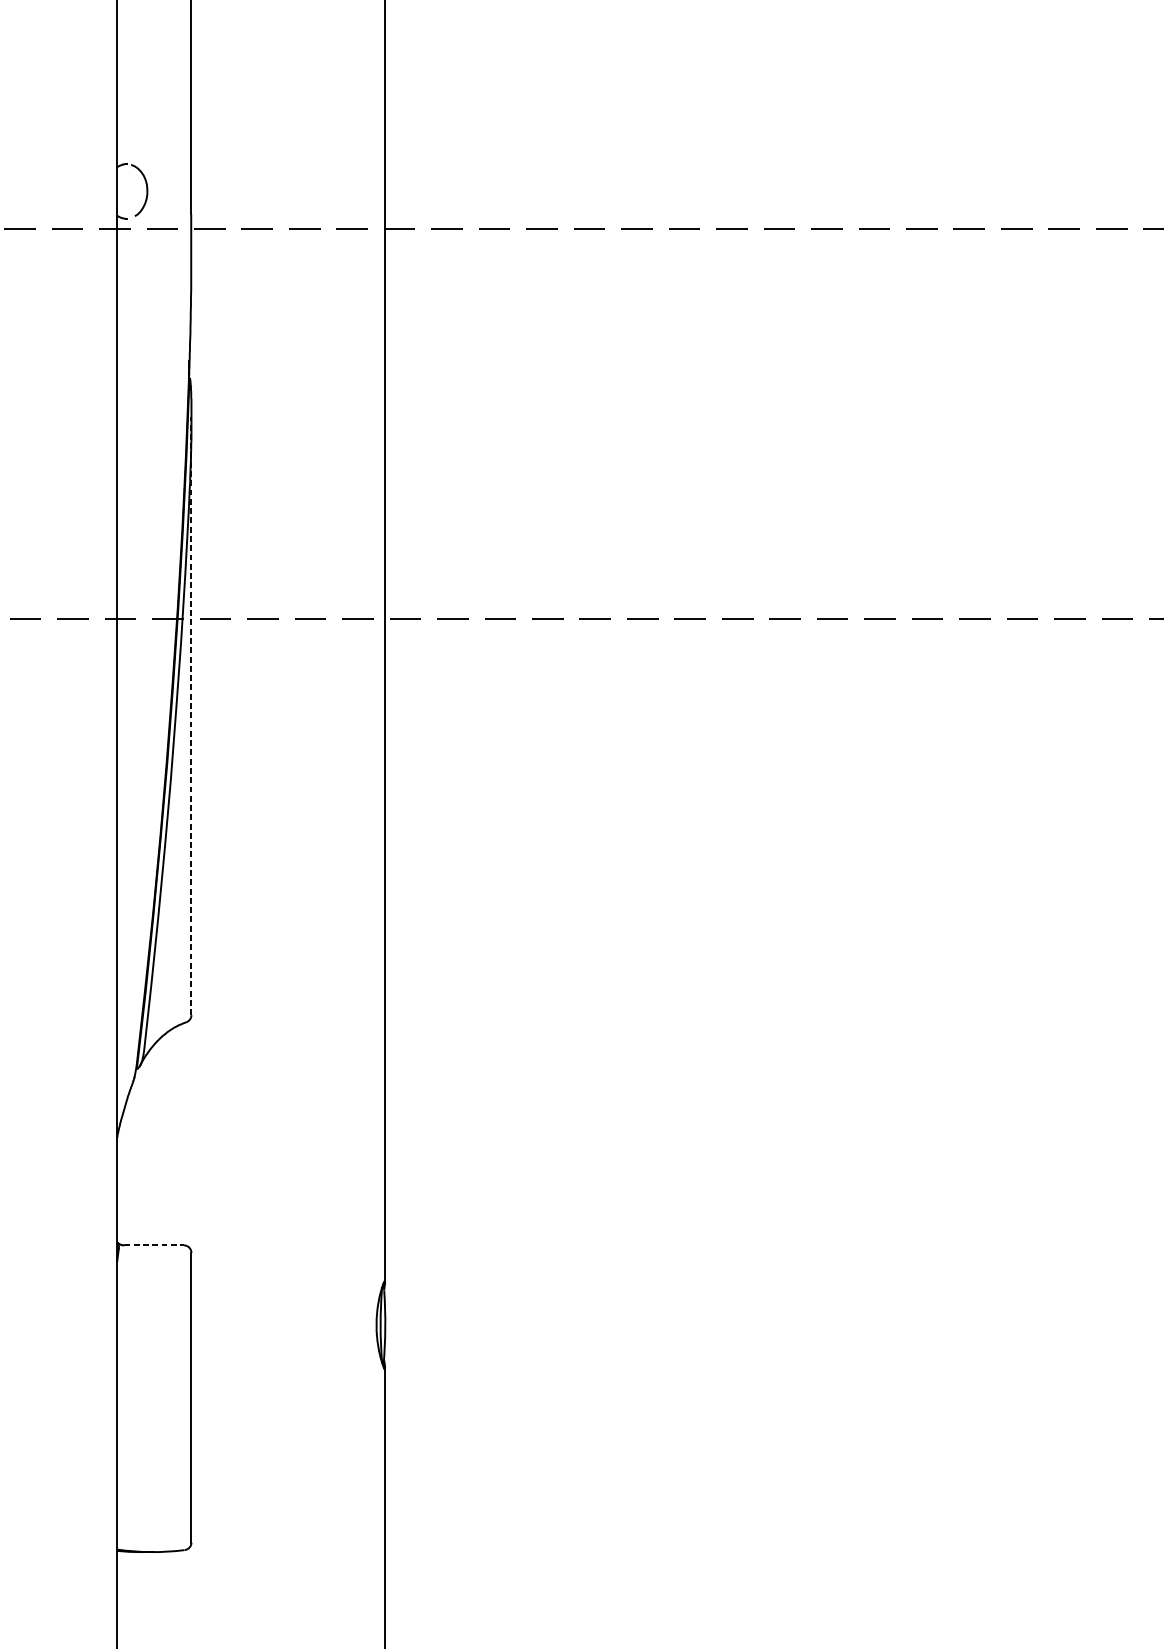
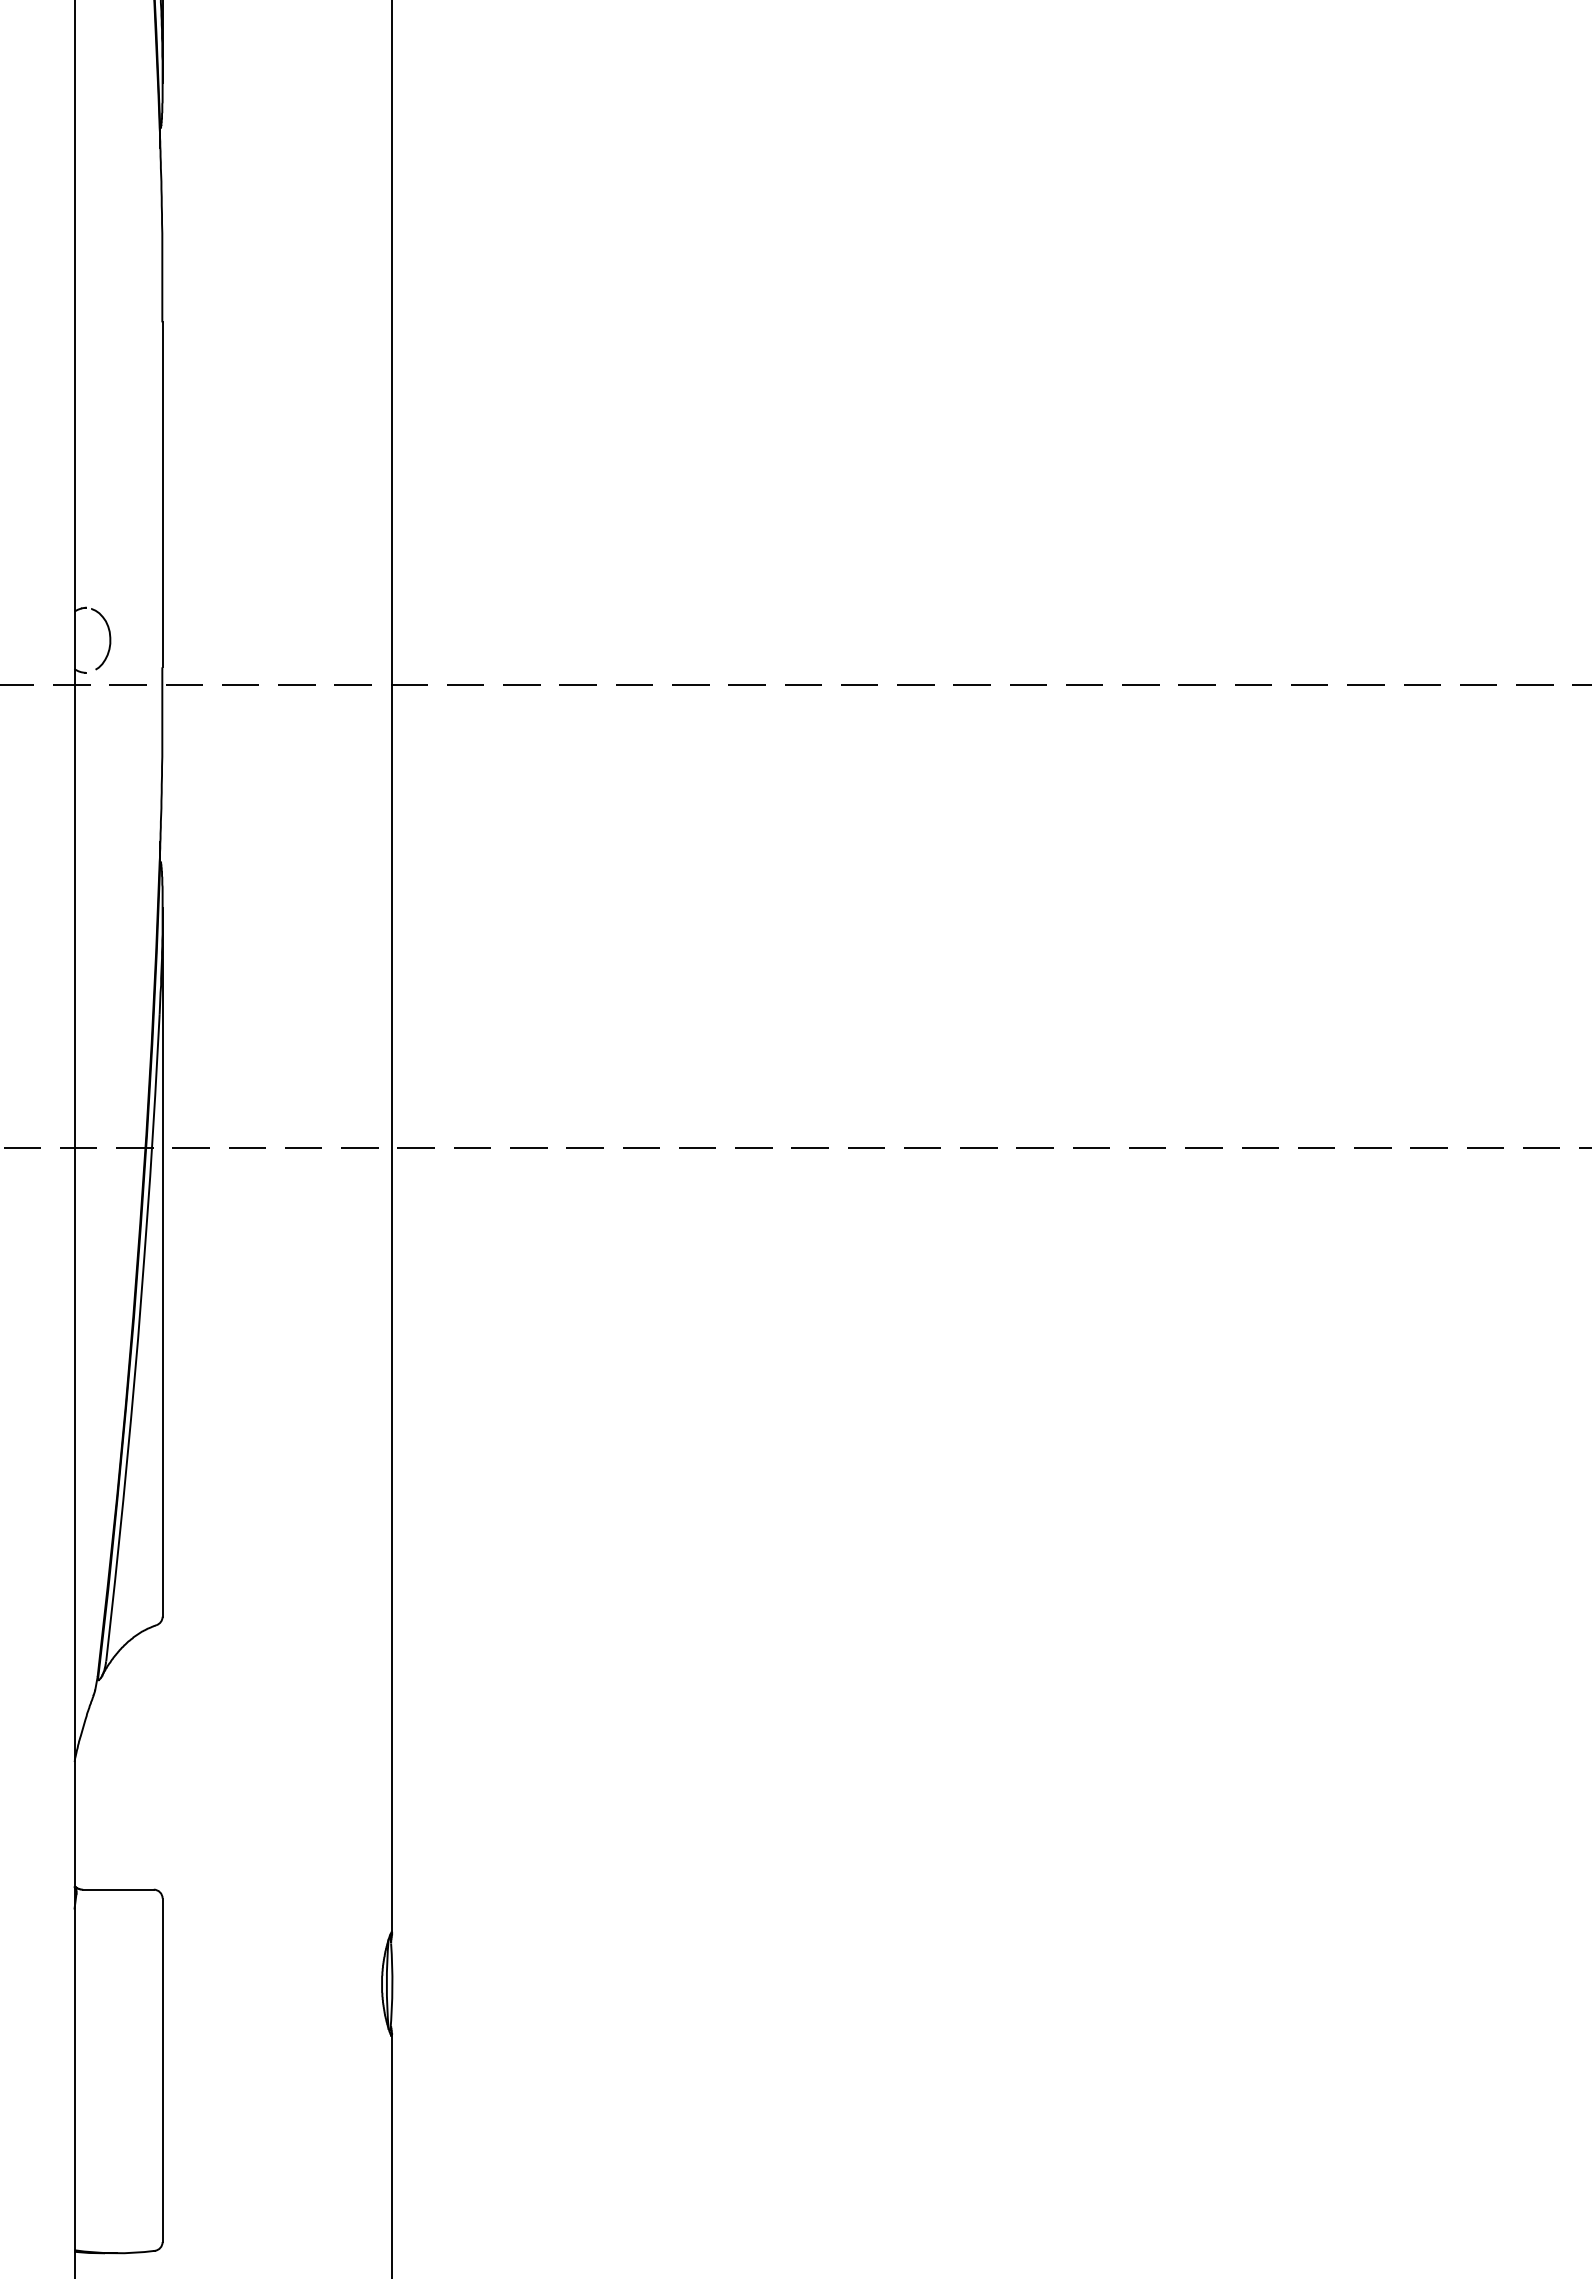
line: (191, 715) -> (162, 1261), dashed -> solid
line: (154, 1245) -> (118, 1889), dashed -> solid

